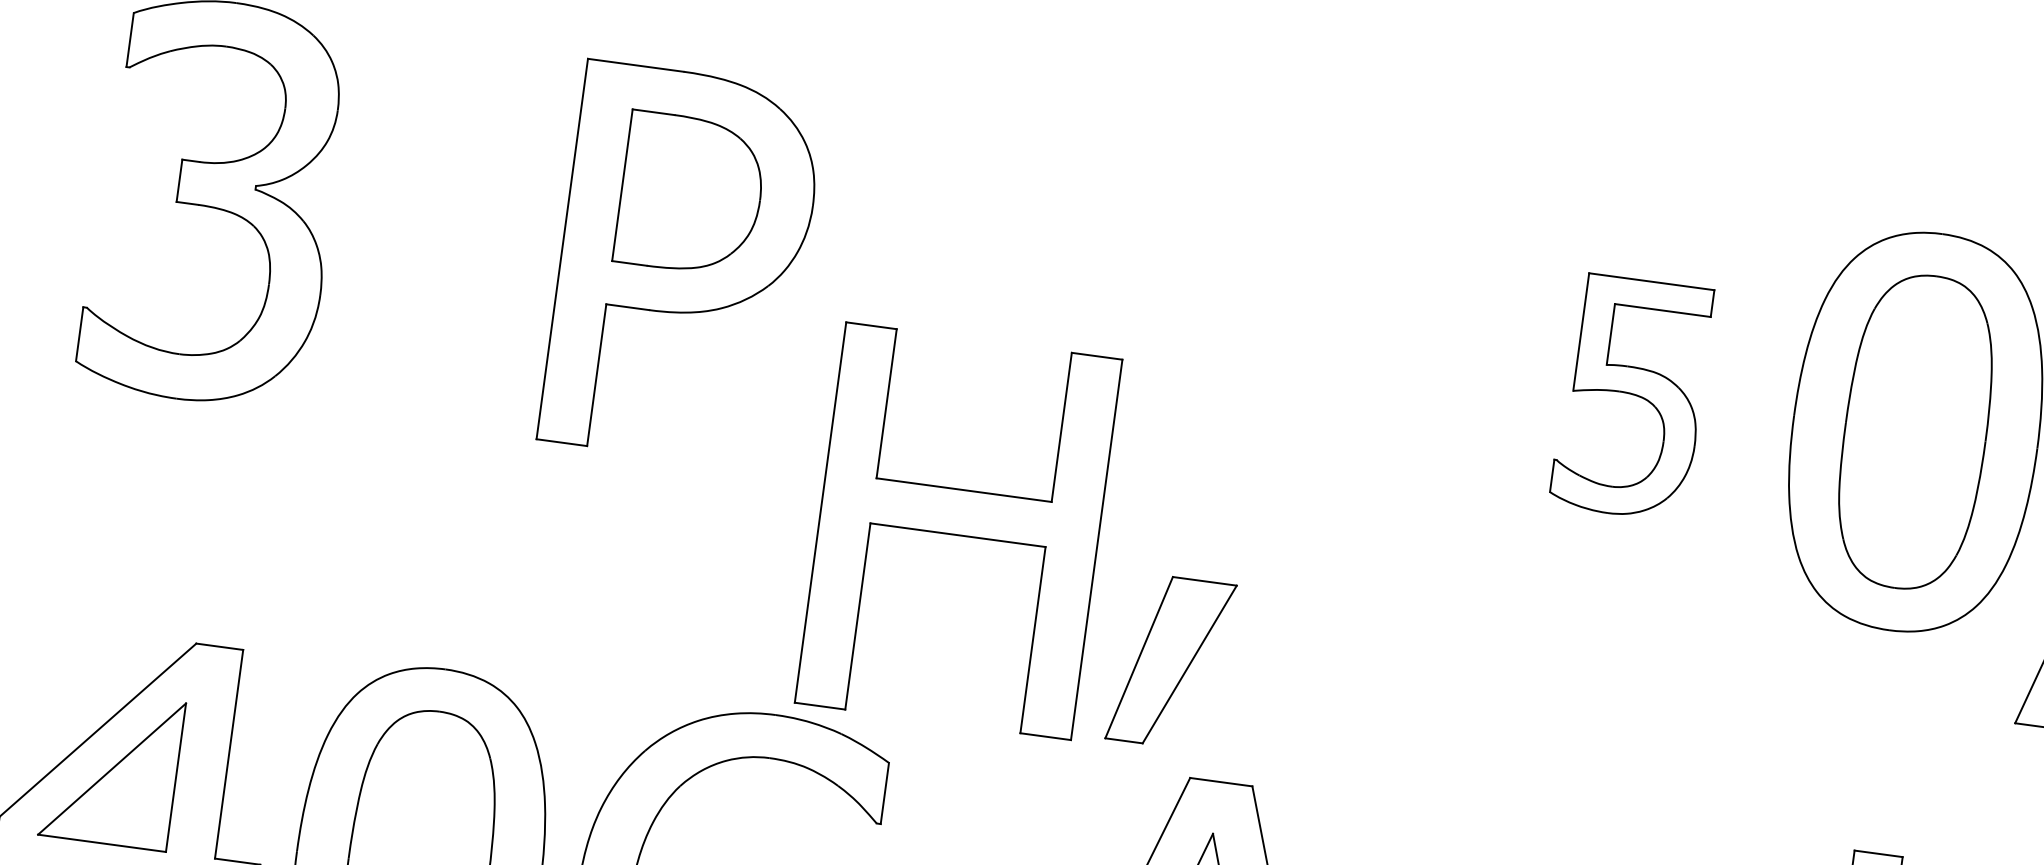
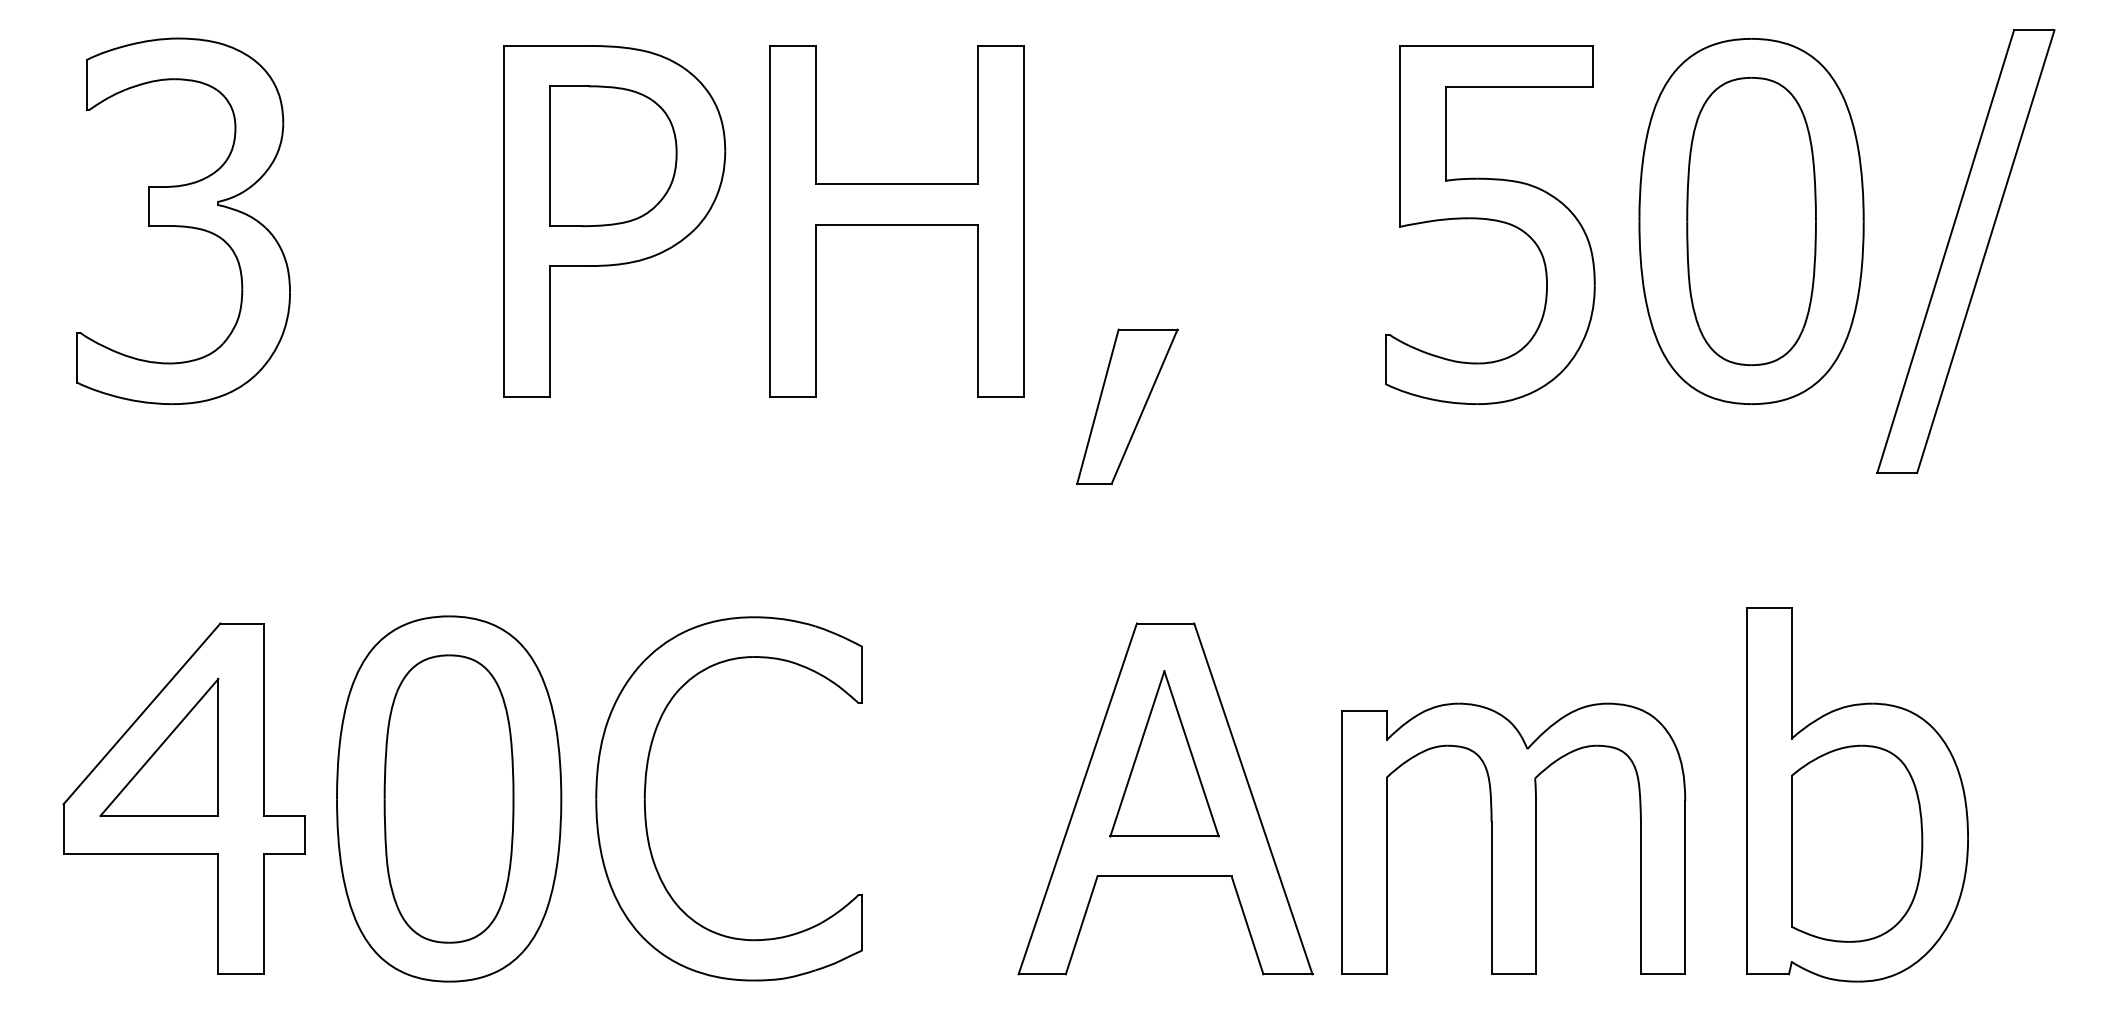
part: (1632, 397) -> (1490, 224), size x1.67
part: (958, 531) -> (896, 221), moved
part: (1171, 661) -> (1127, 406), moved

